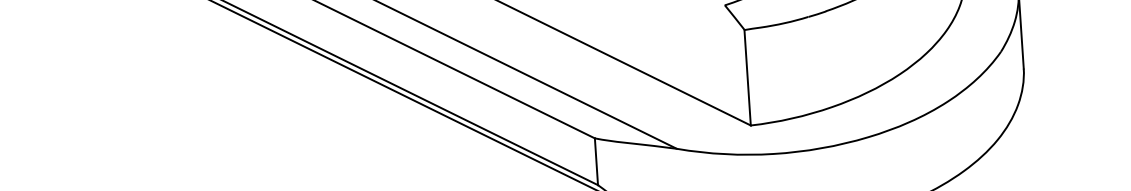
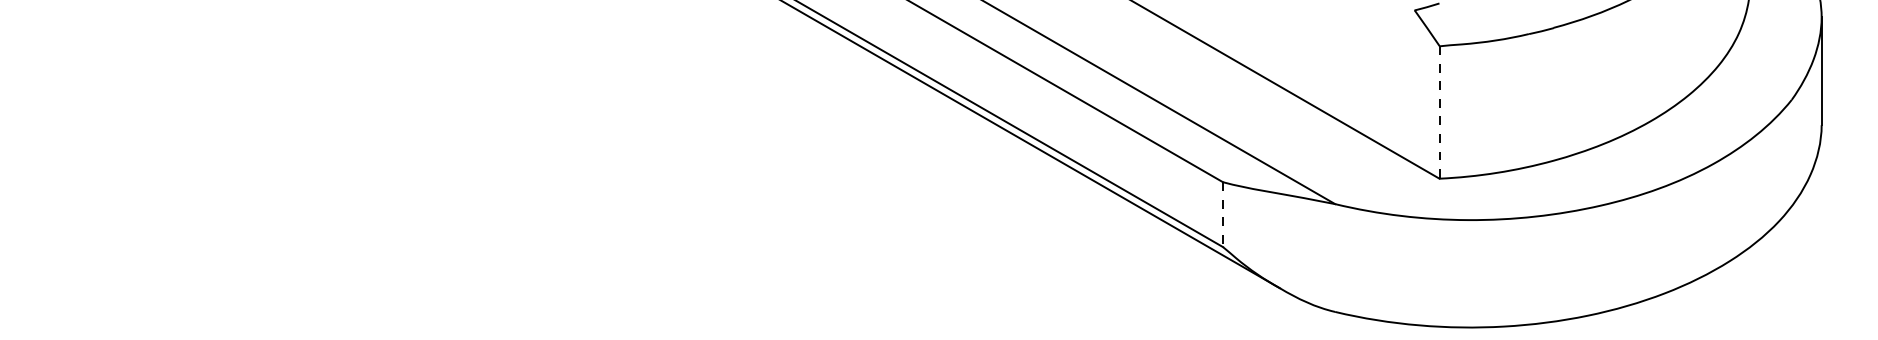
line: (747, 78) -> (1439, 113), solid -> dashed
line: (596, 162) -> (1222, 215), solid -> dashed

